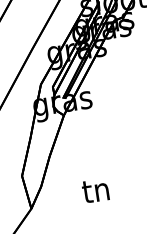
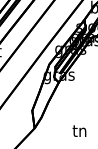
text: (95, 189) -> (79, 130), moved

